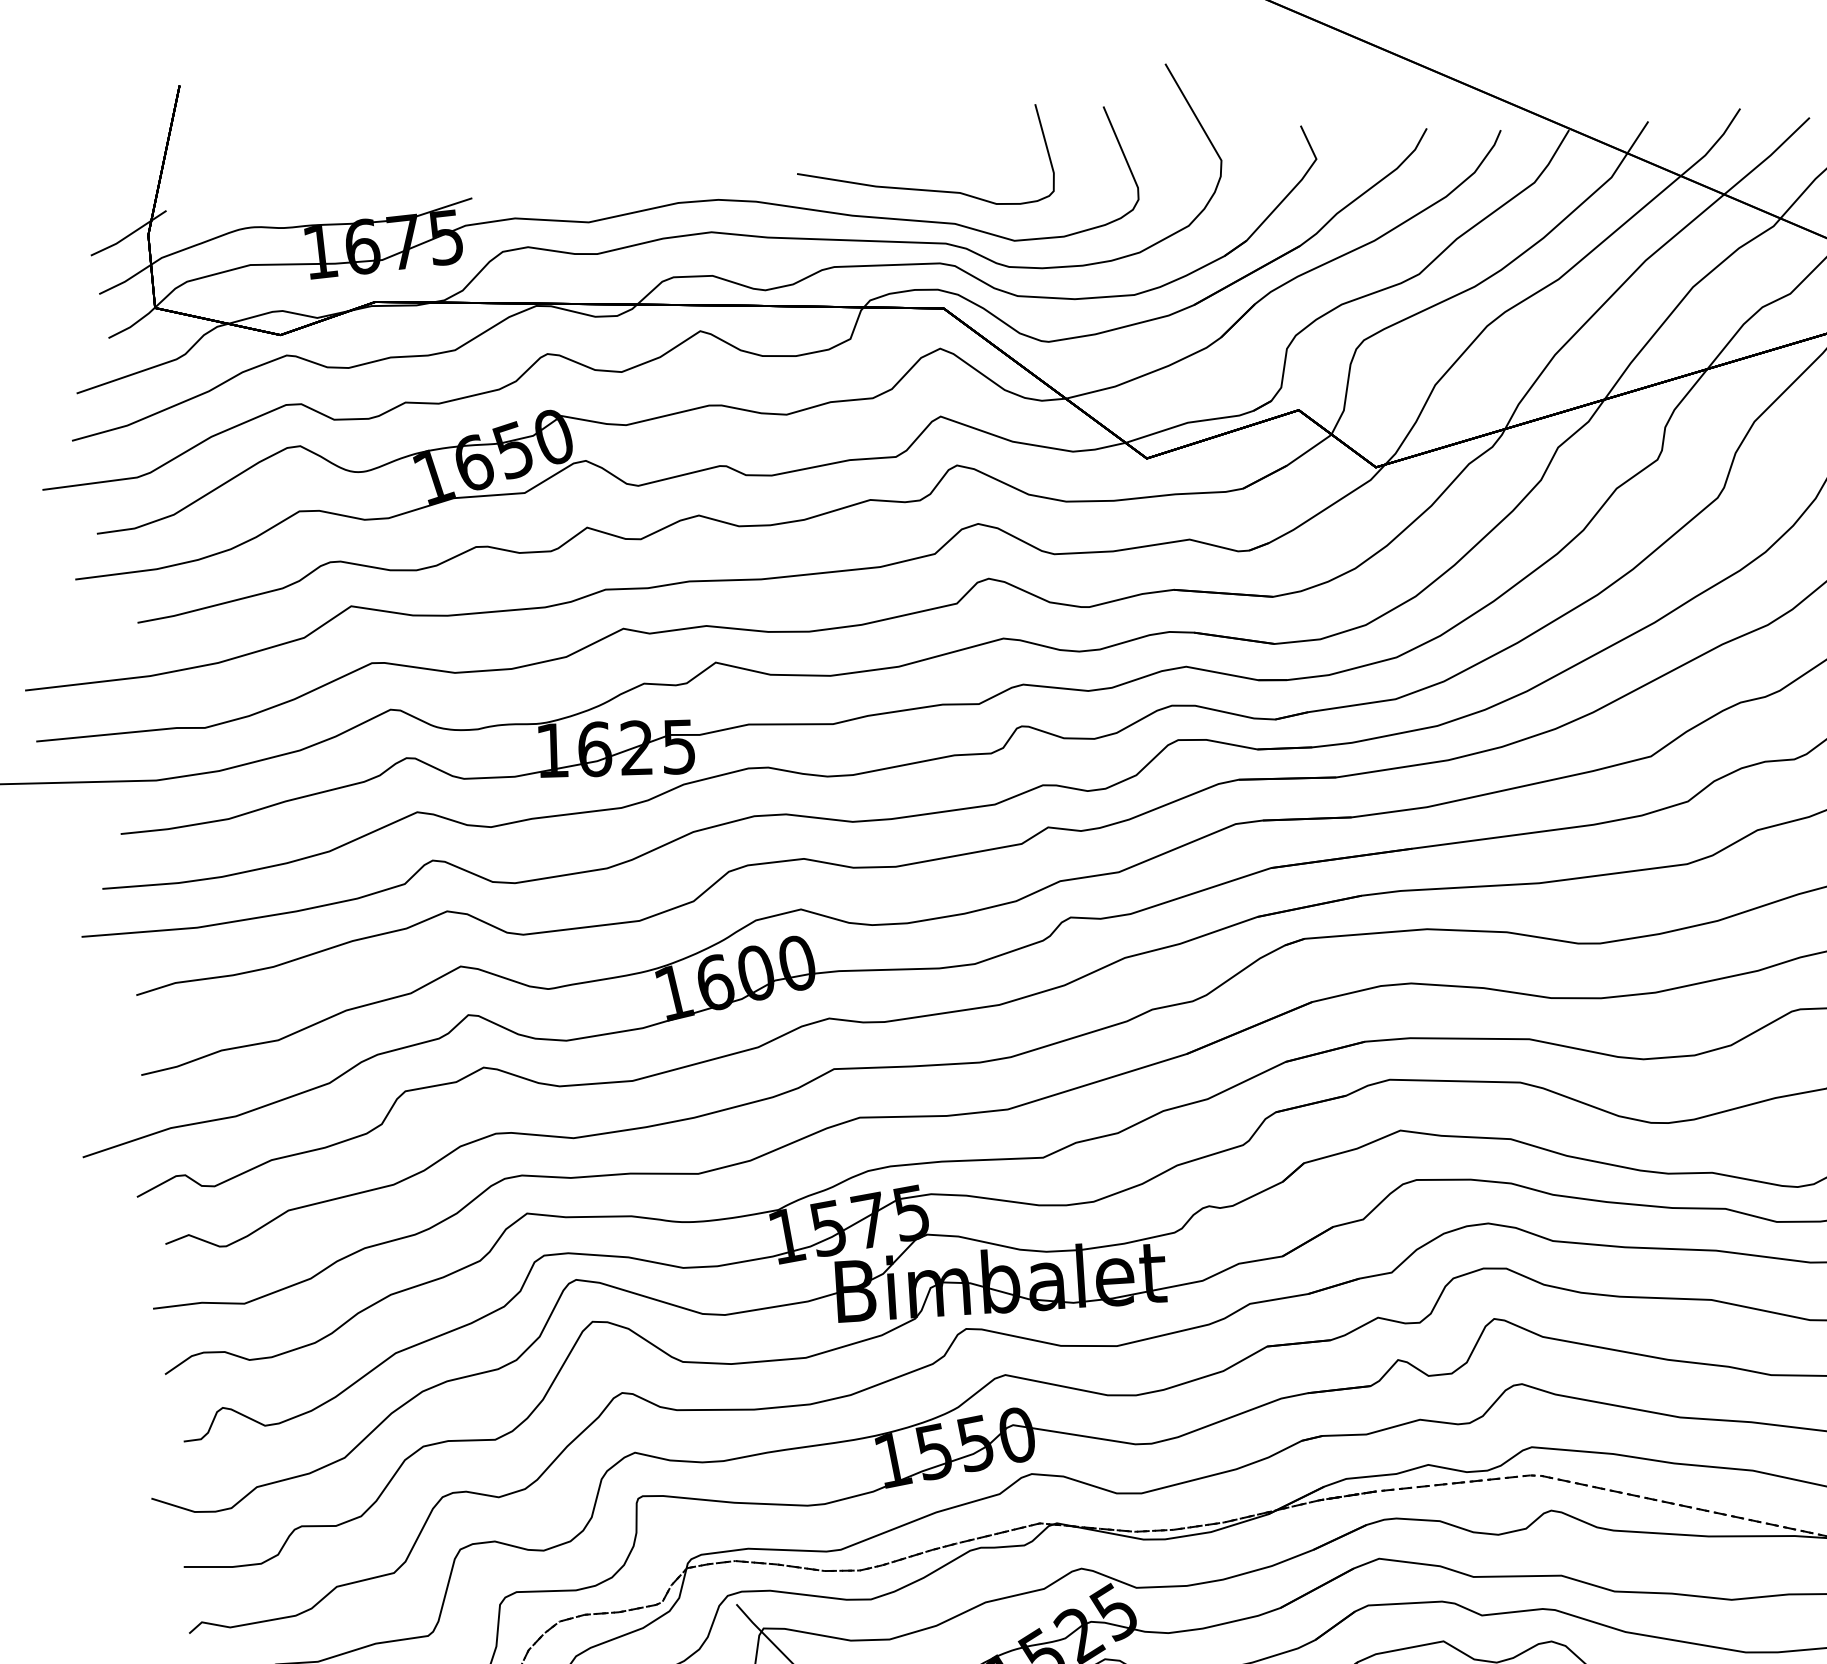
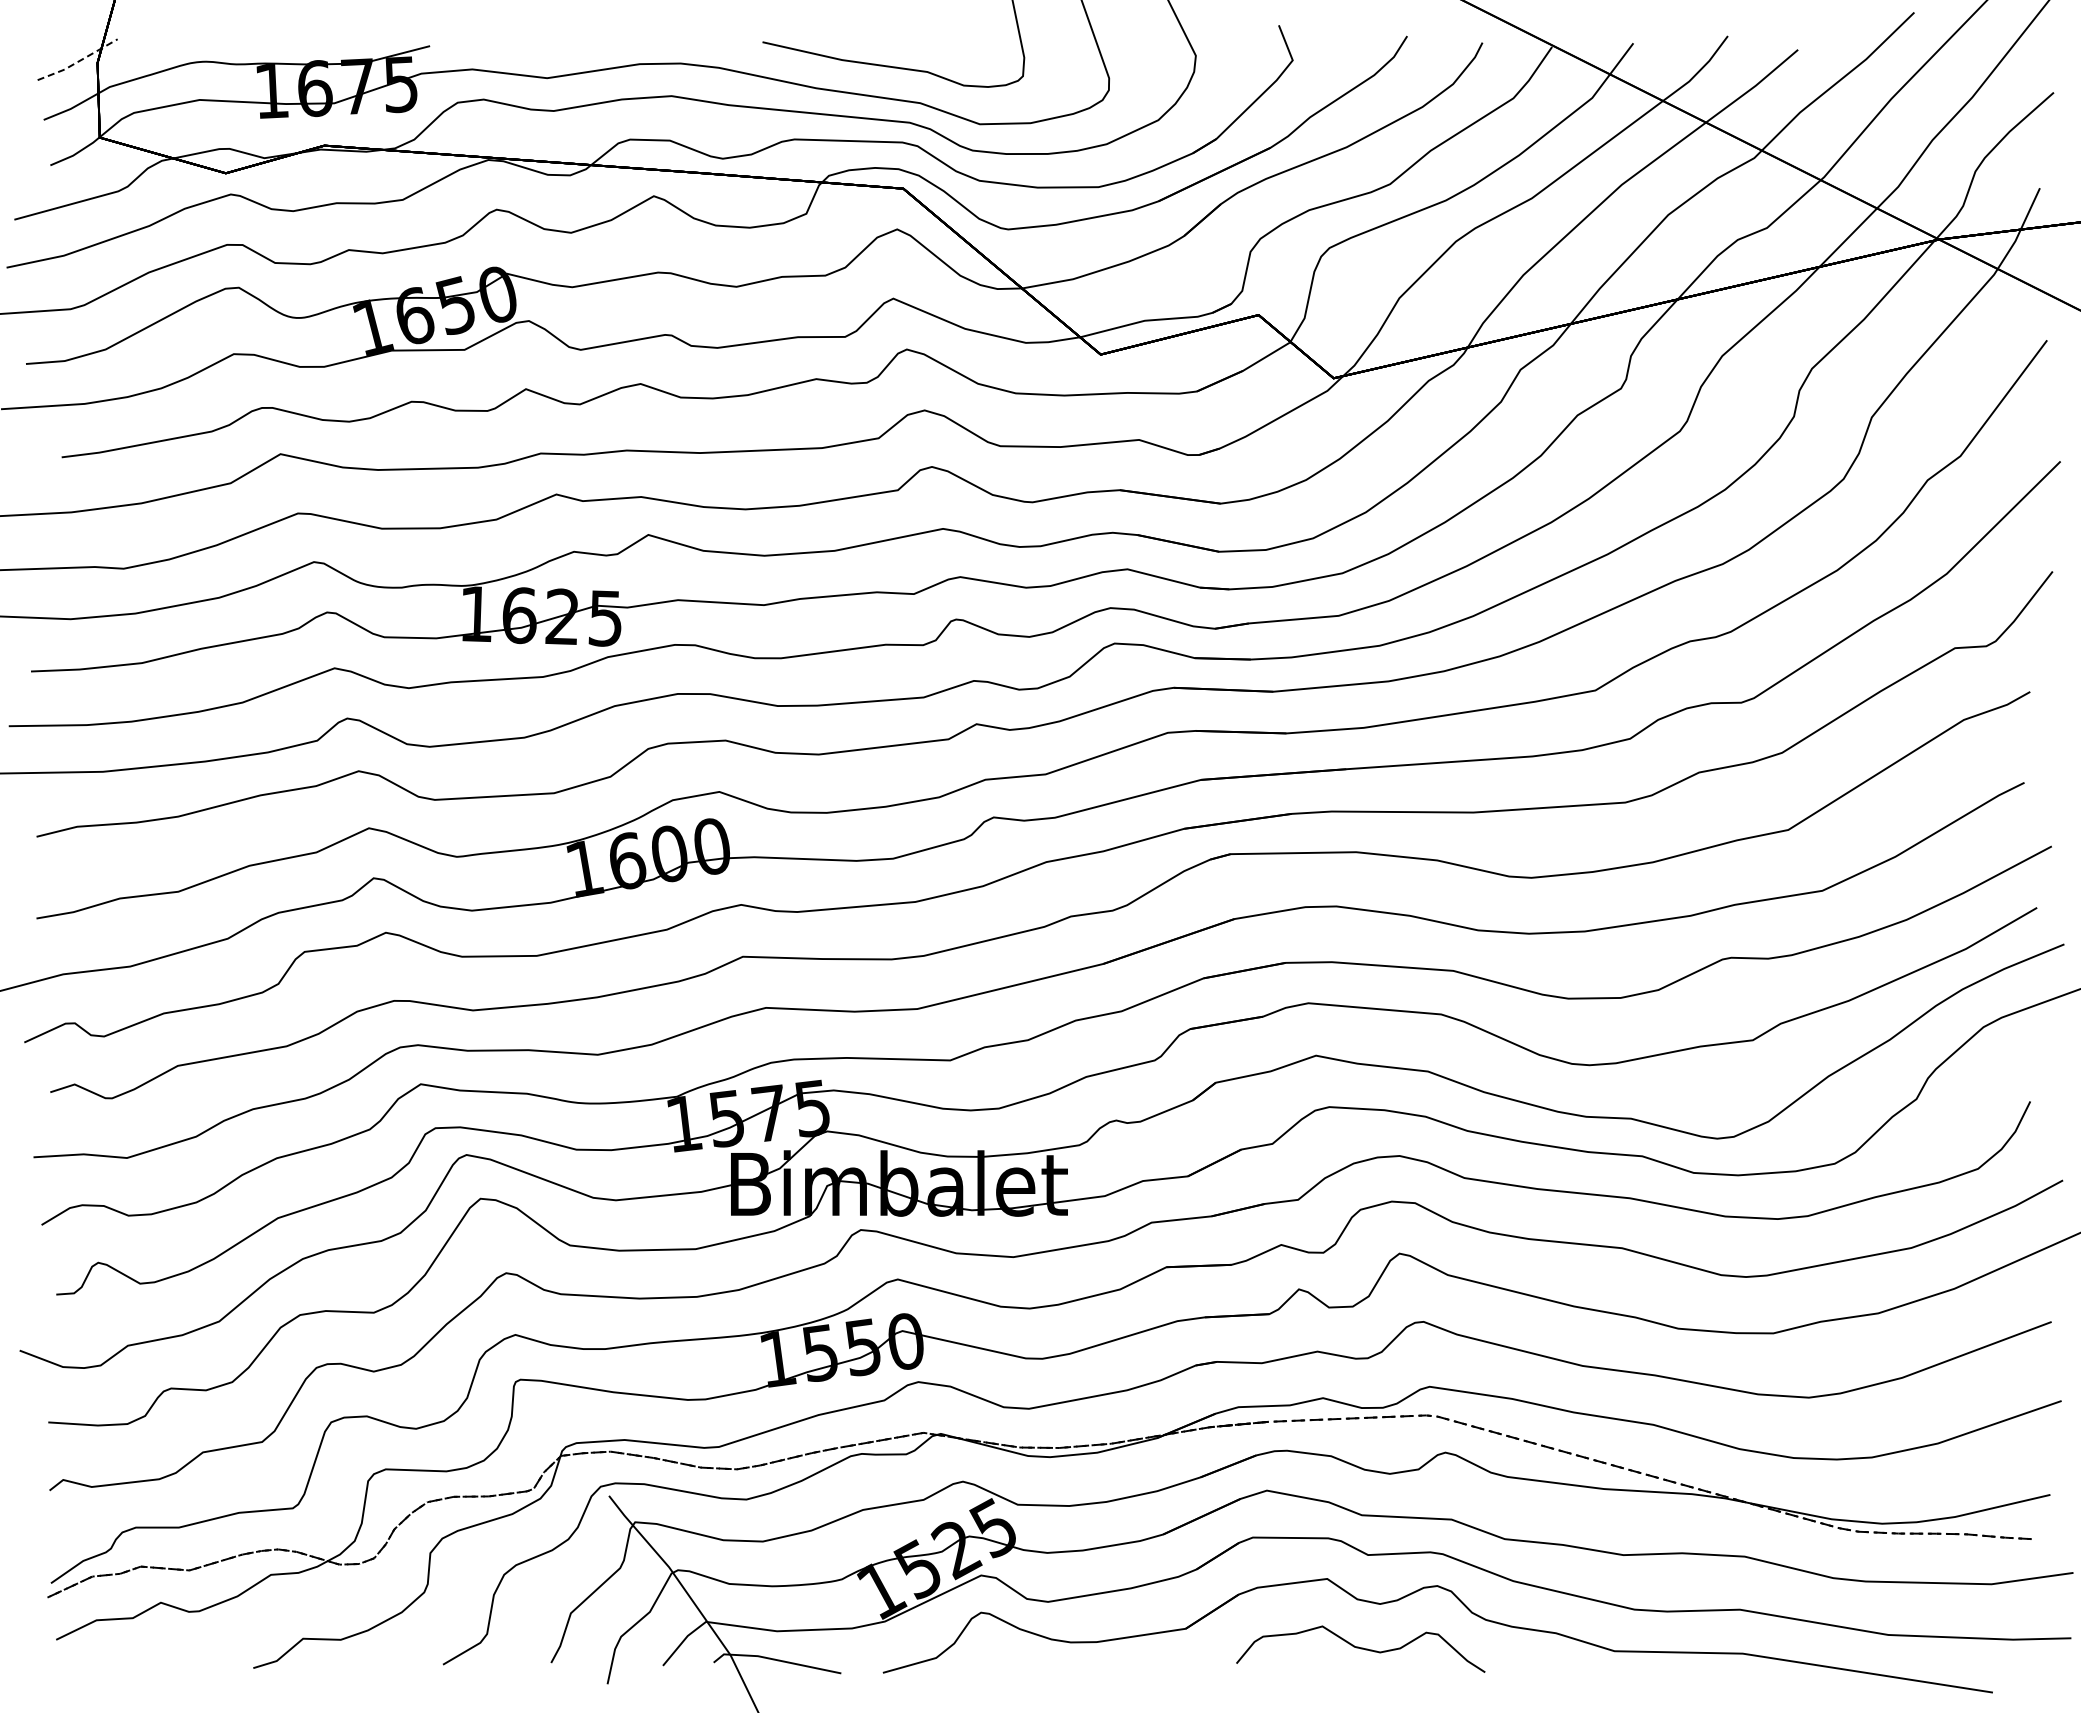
line: (129, 234) -> (78, 61), solid -> dashed

